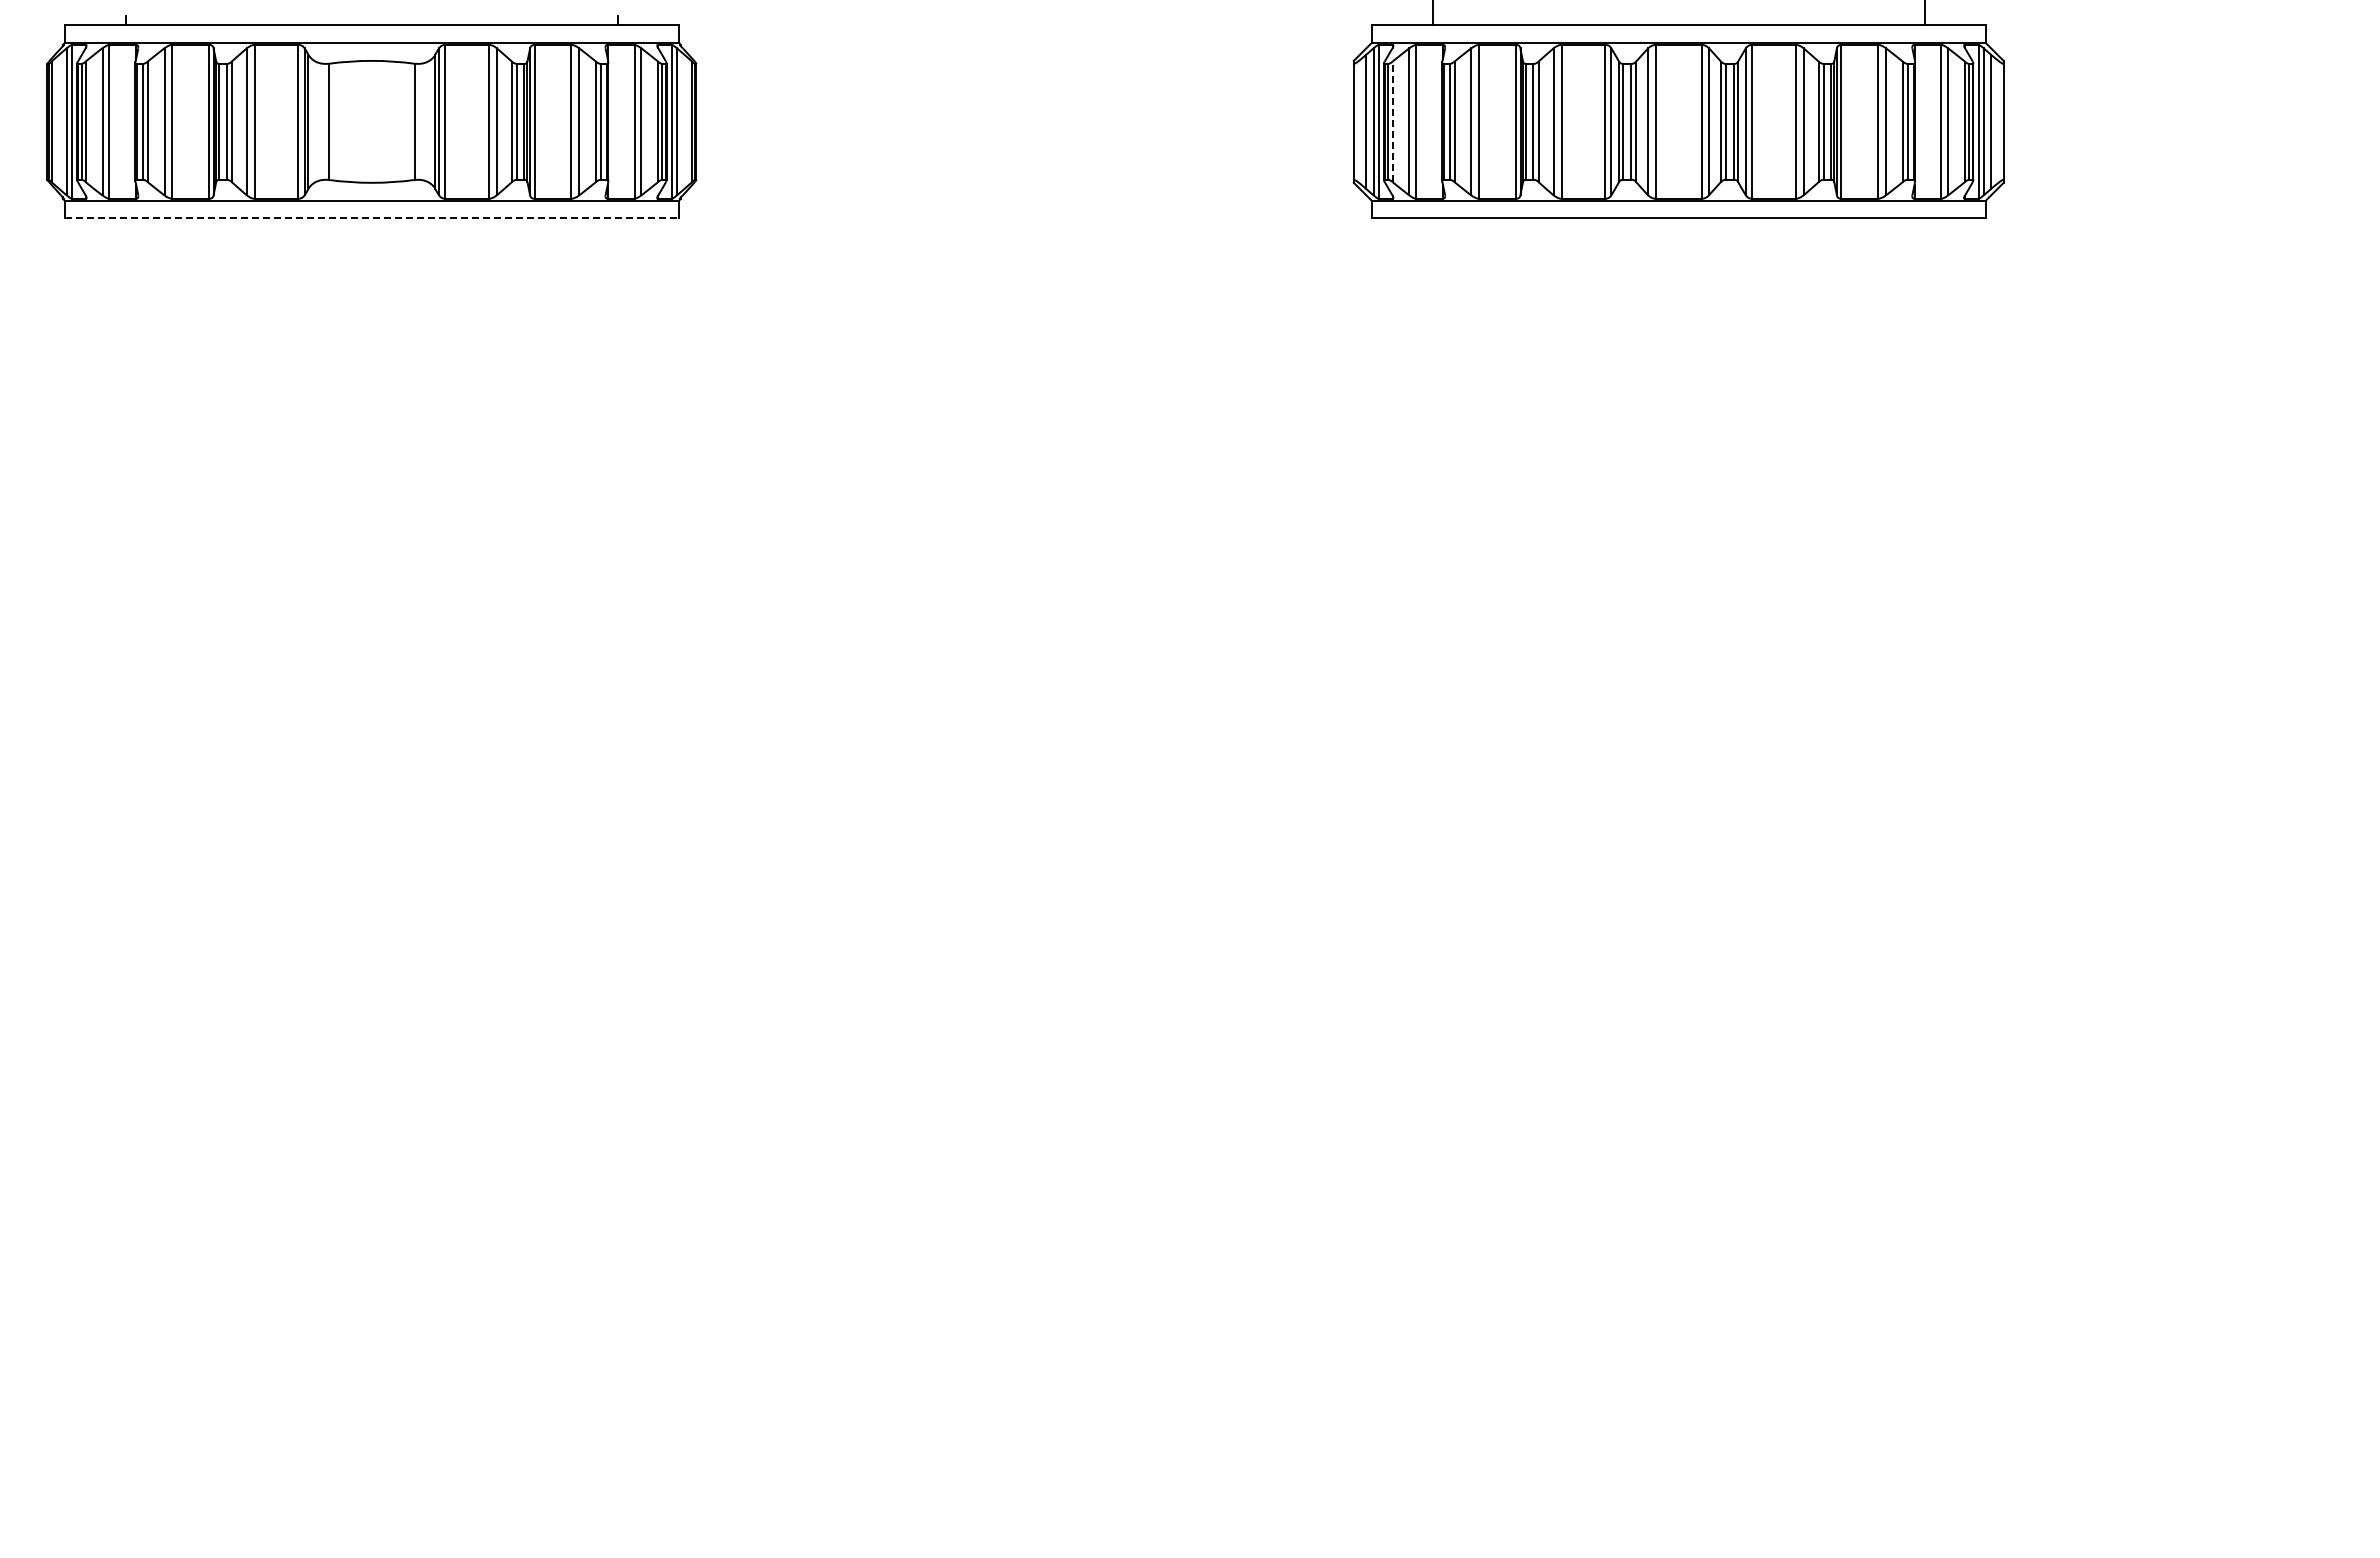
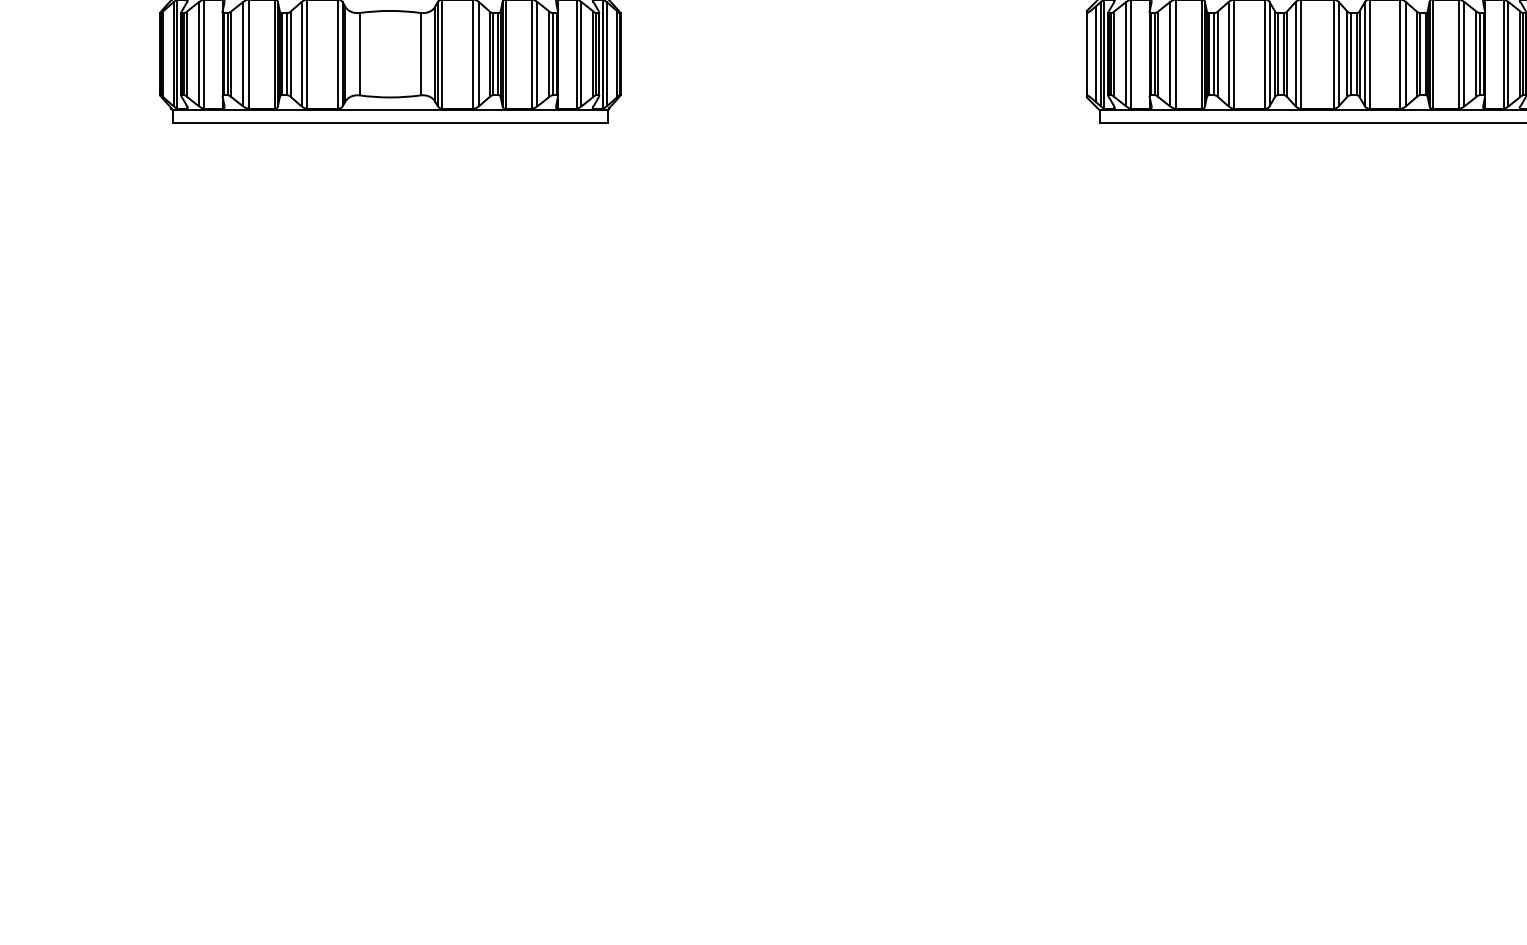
line: (1392, 121) -> (1114, 53), dashed -> solid
line: (371, 218) -> (390, 122), dashed -> solid

